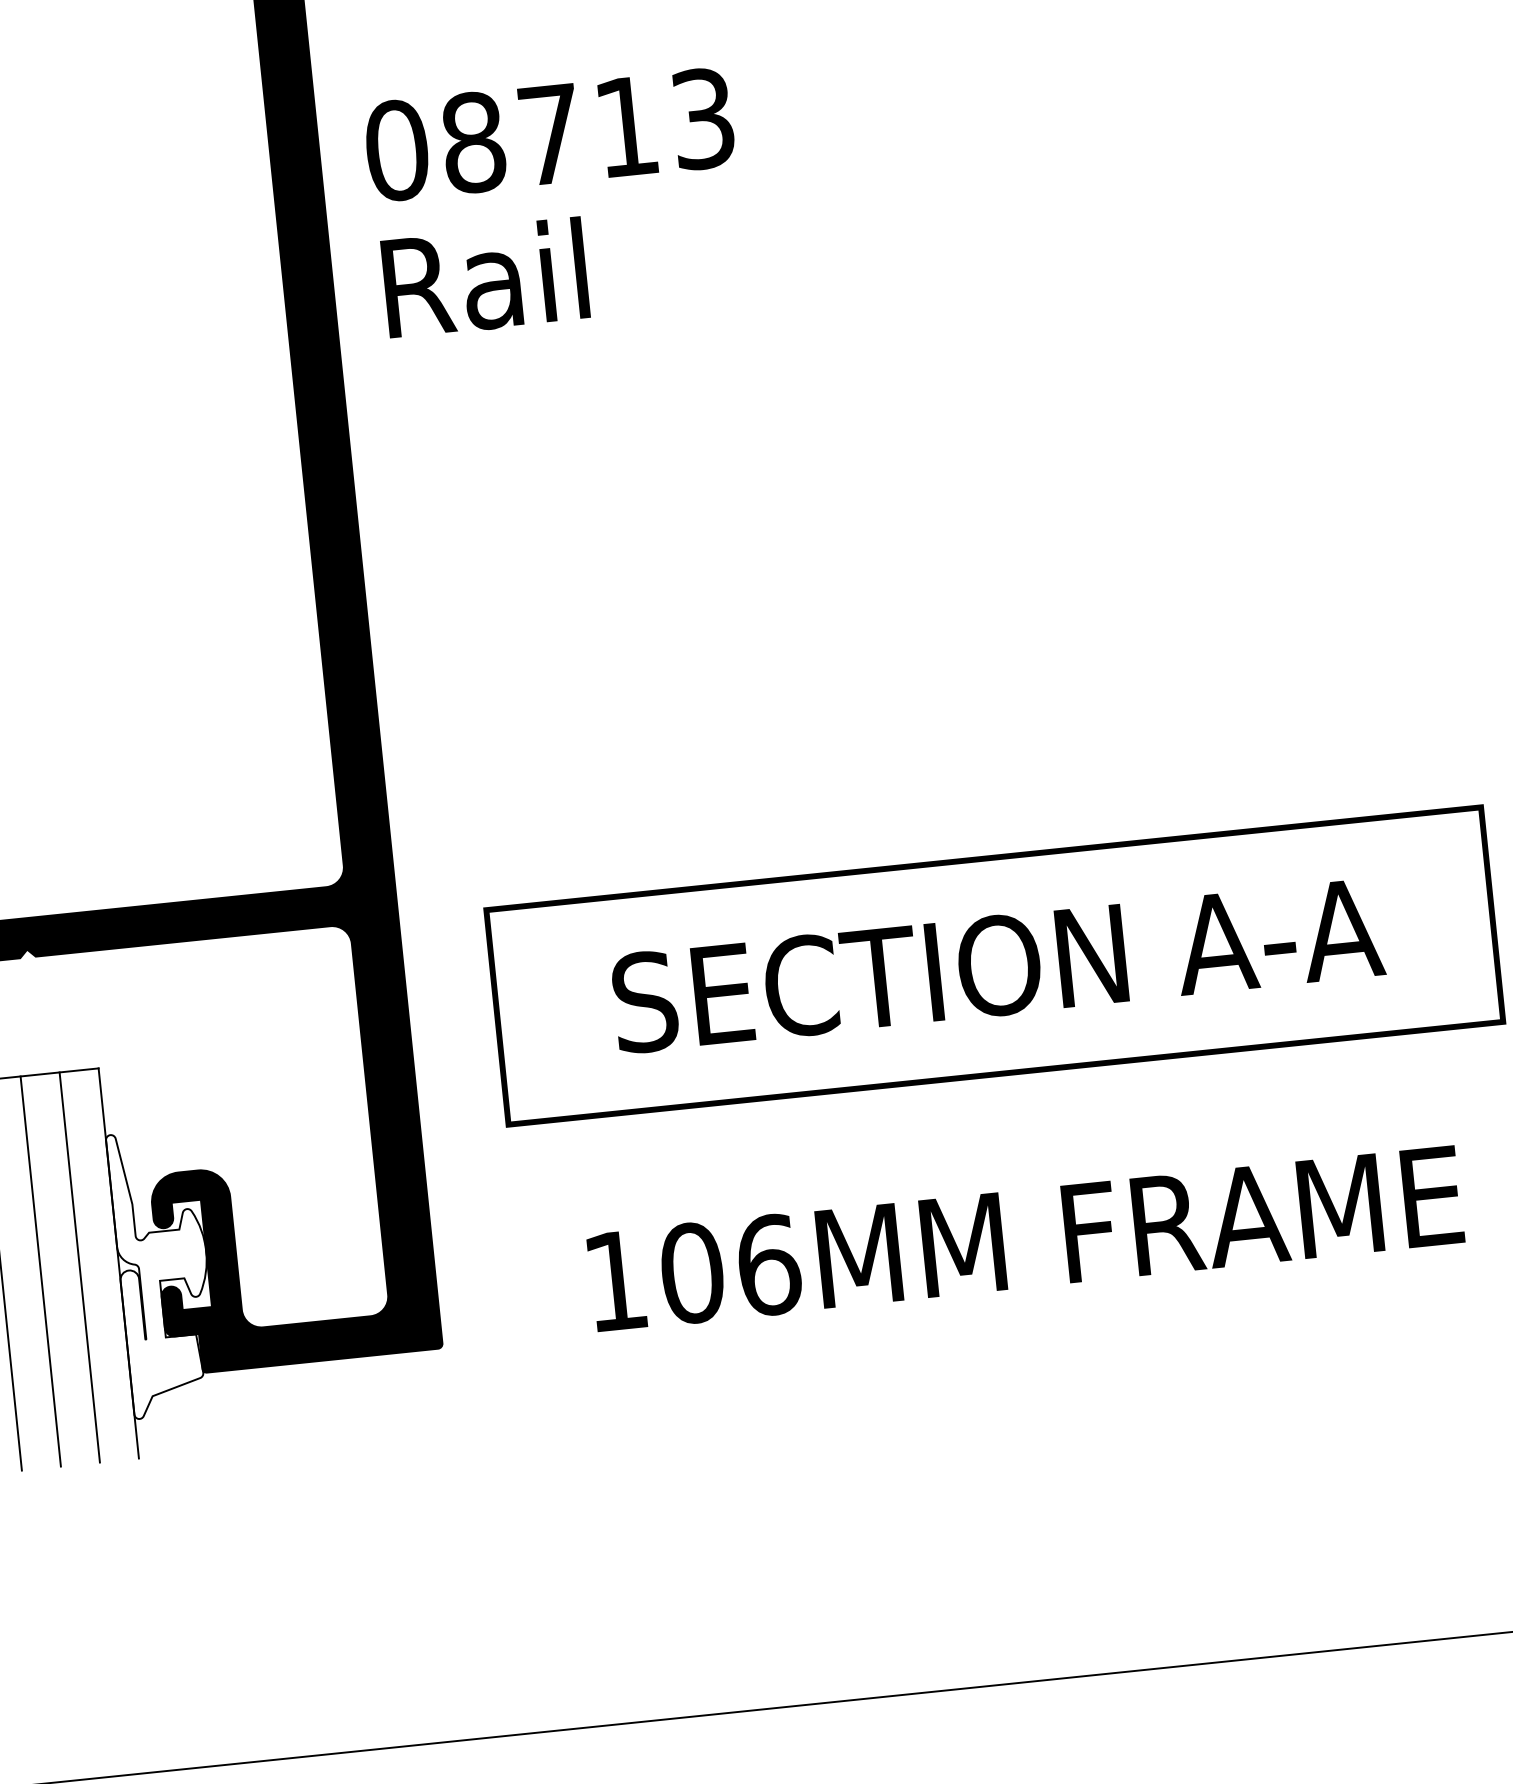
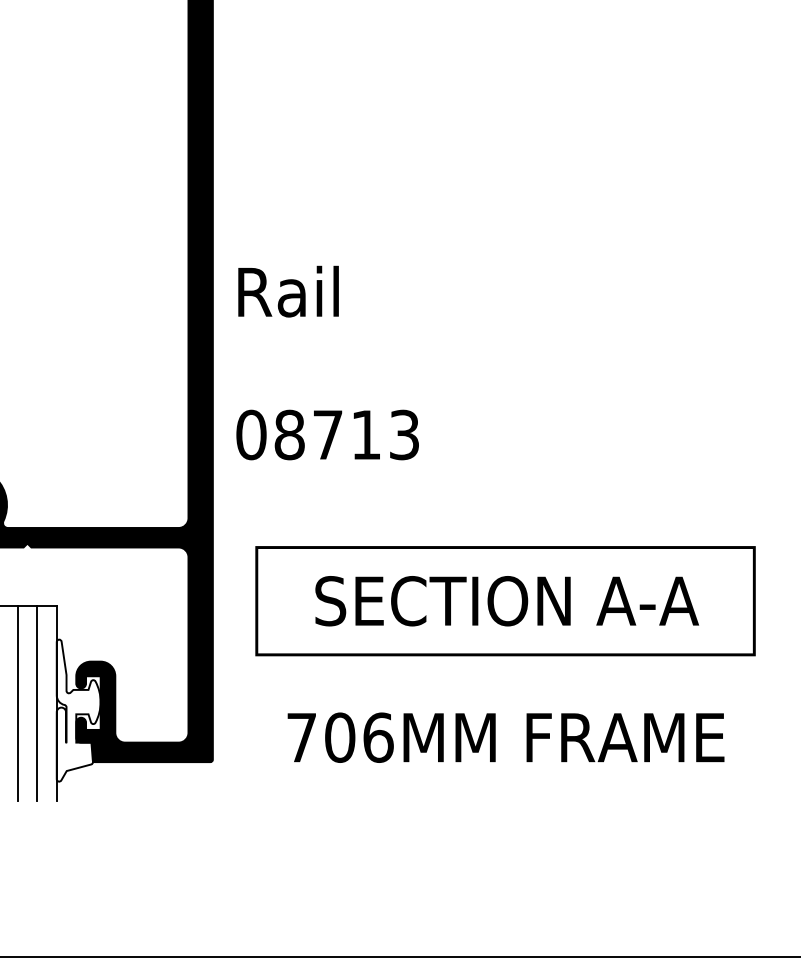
text: (549, 133) -> (327, 434), moved
text: (485, 277) -> (288, 291), moved
text: (615, 1280) -> (301, 737), 106MM -> 706MM

